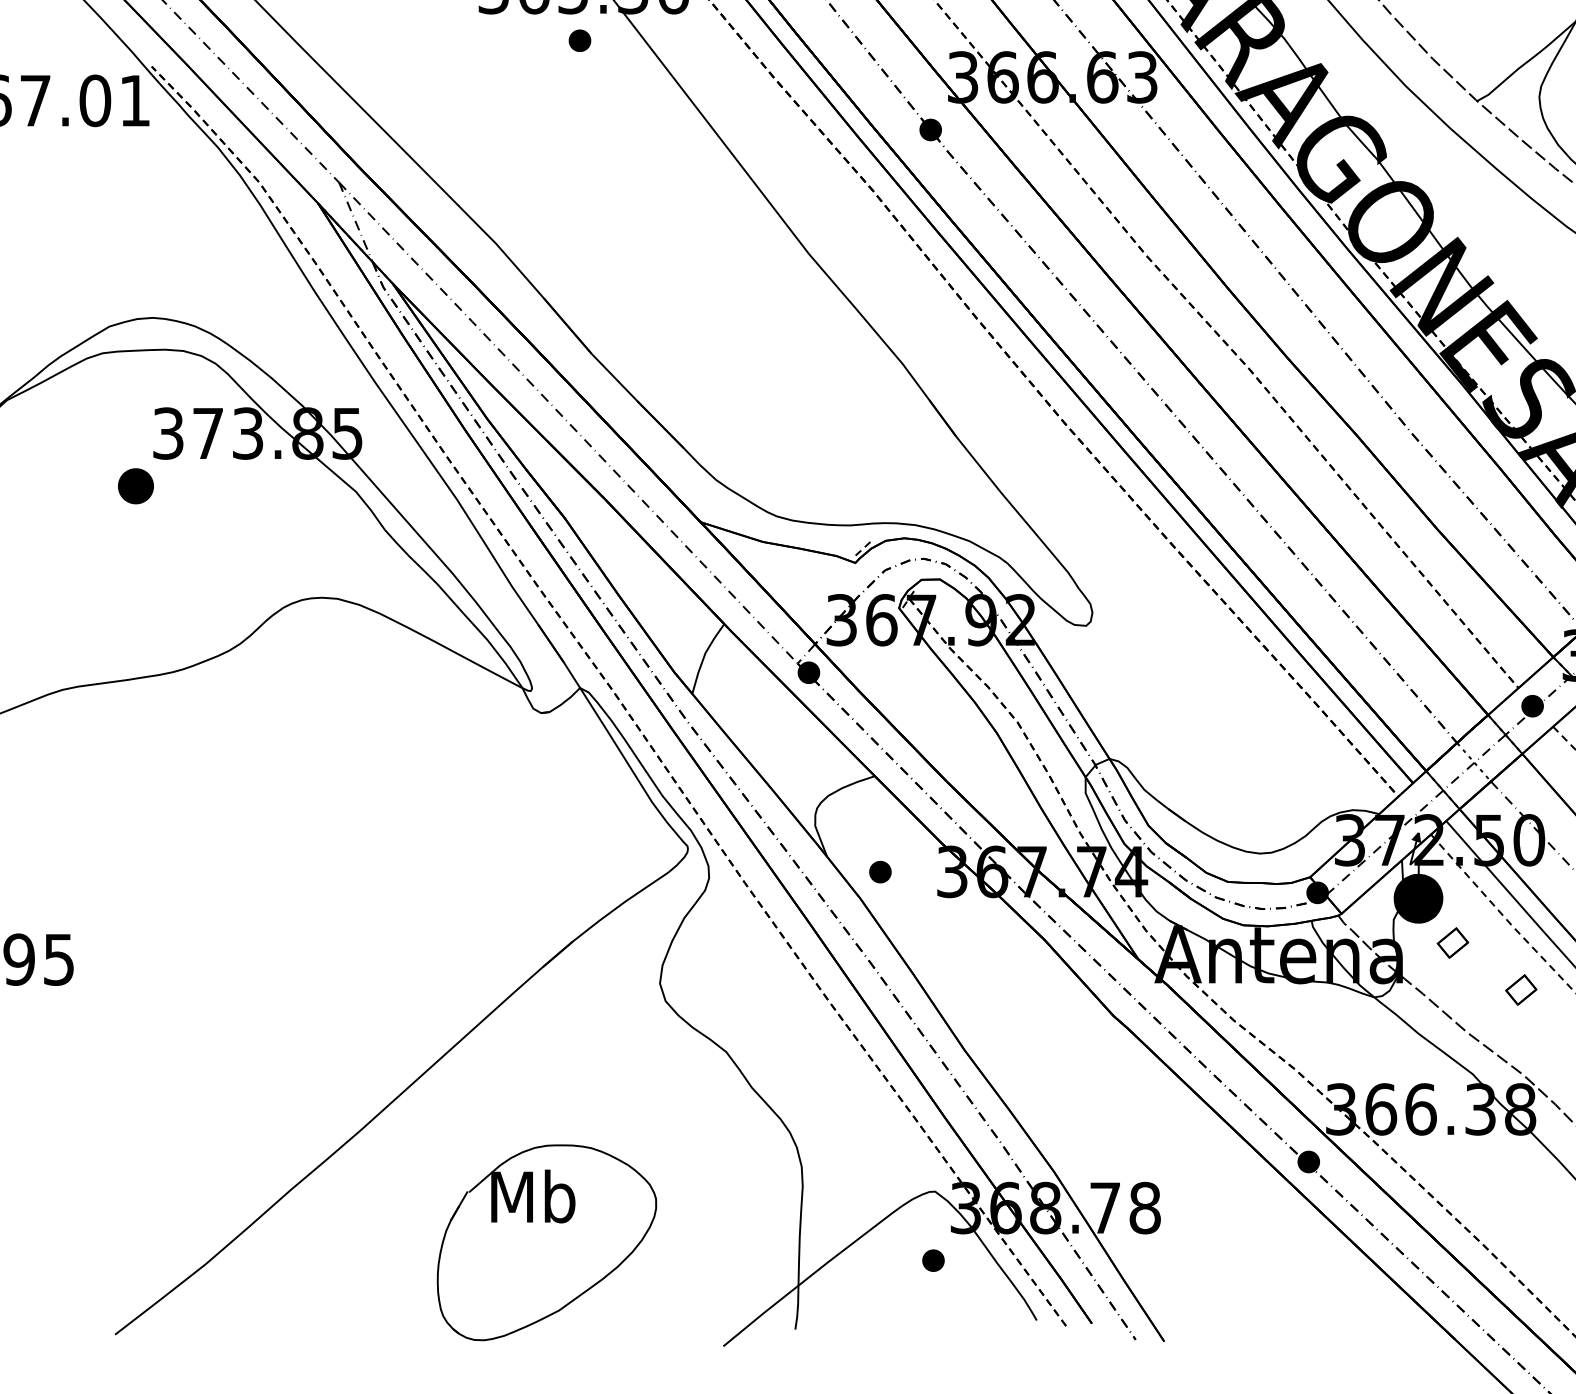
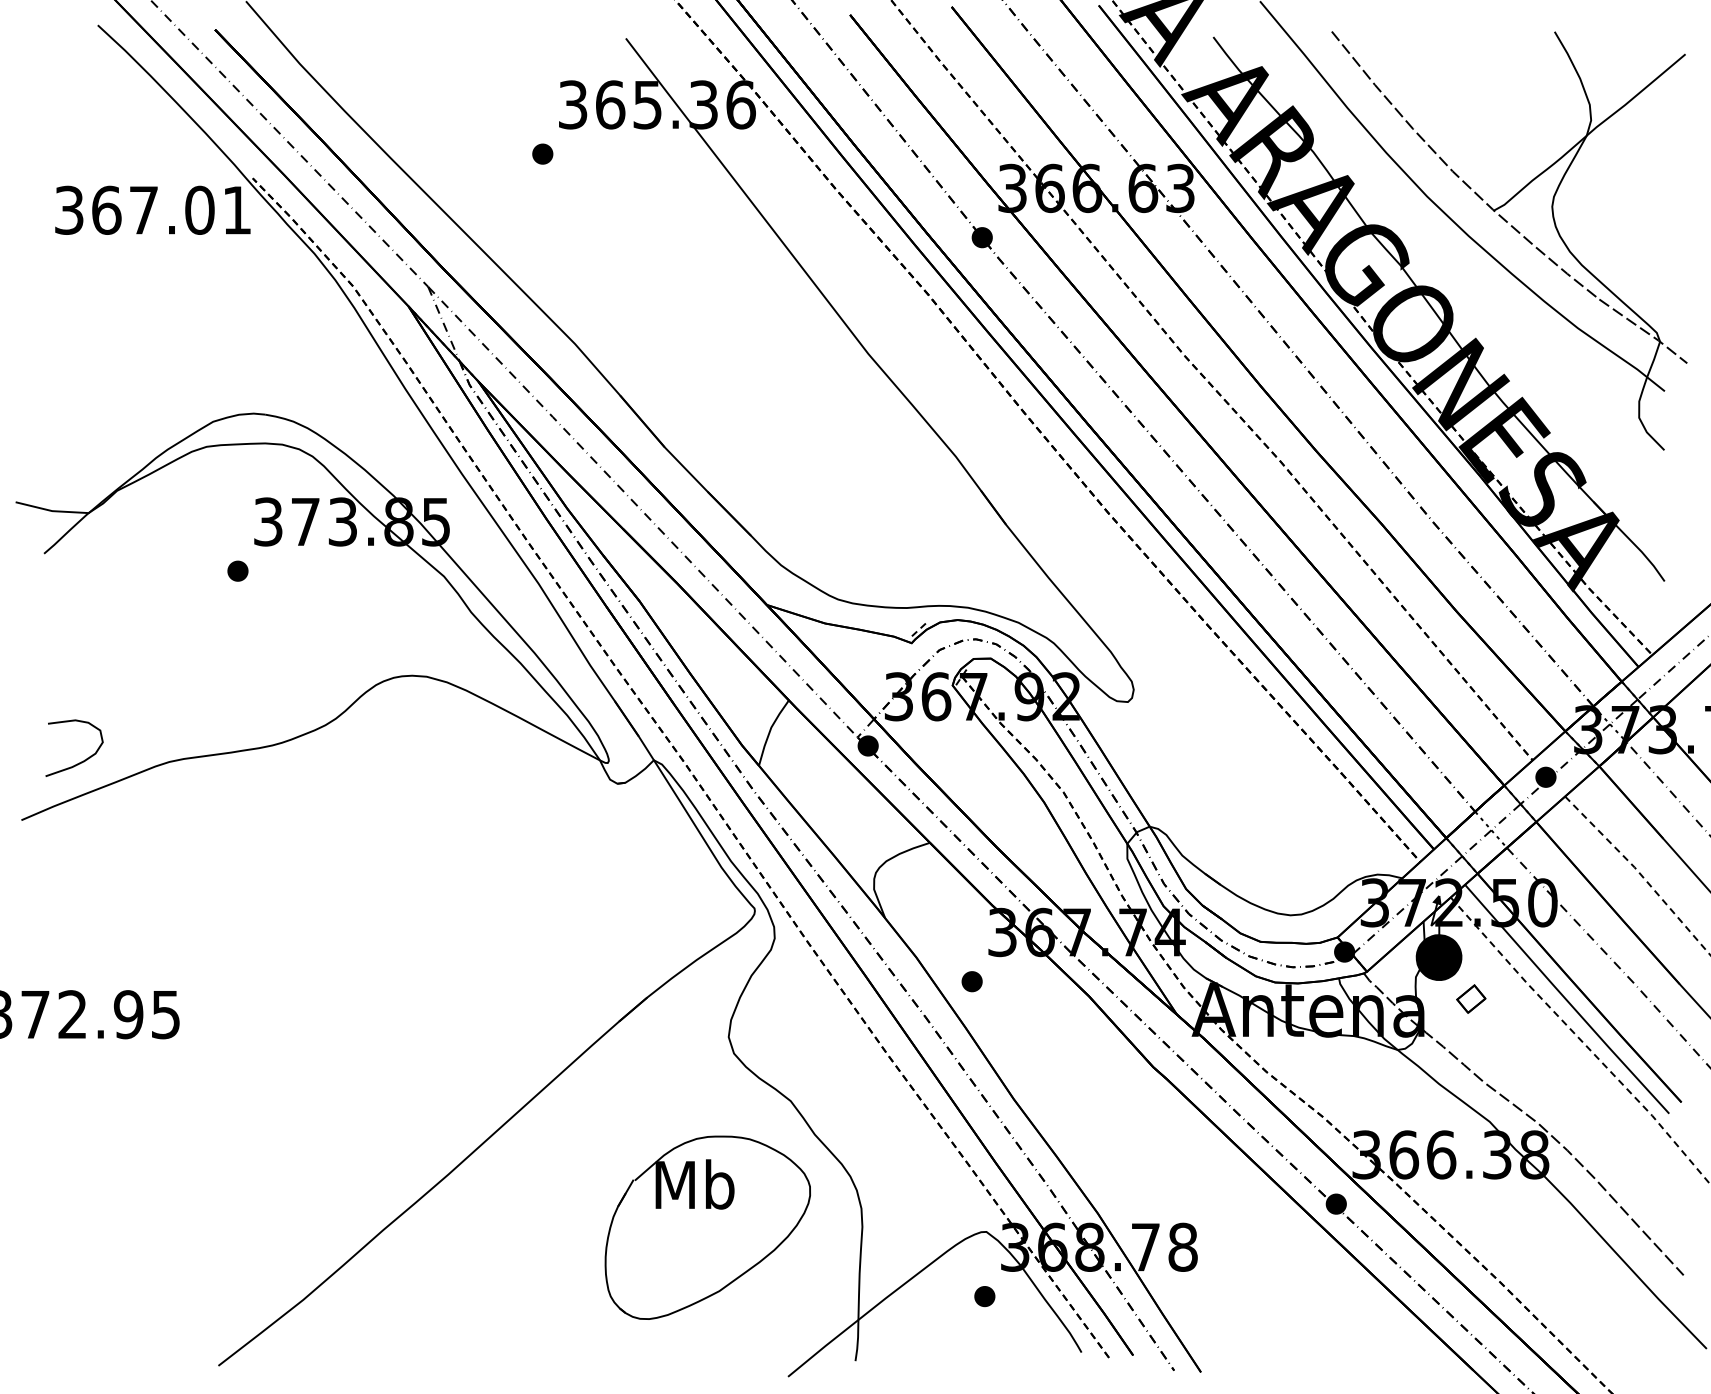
part: (579, 40) -> (542, 153), moved
part: (135, 485) -> (237, 570), size x0.62
part: (879, 871) -> (971, 981), moved
part: (1521, 989) -> (1535, 1042), removed
part: (546, 1242) -> (707, 1227), moved

